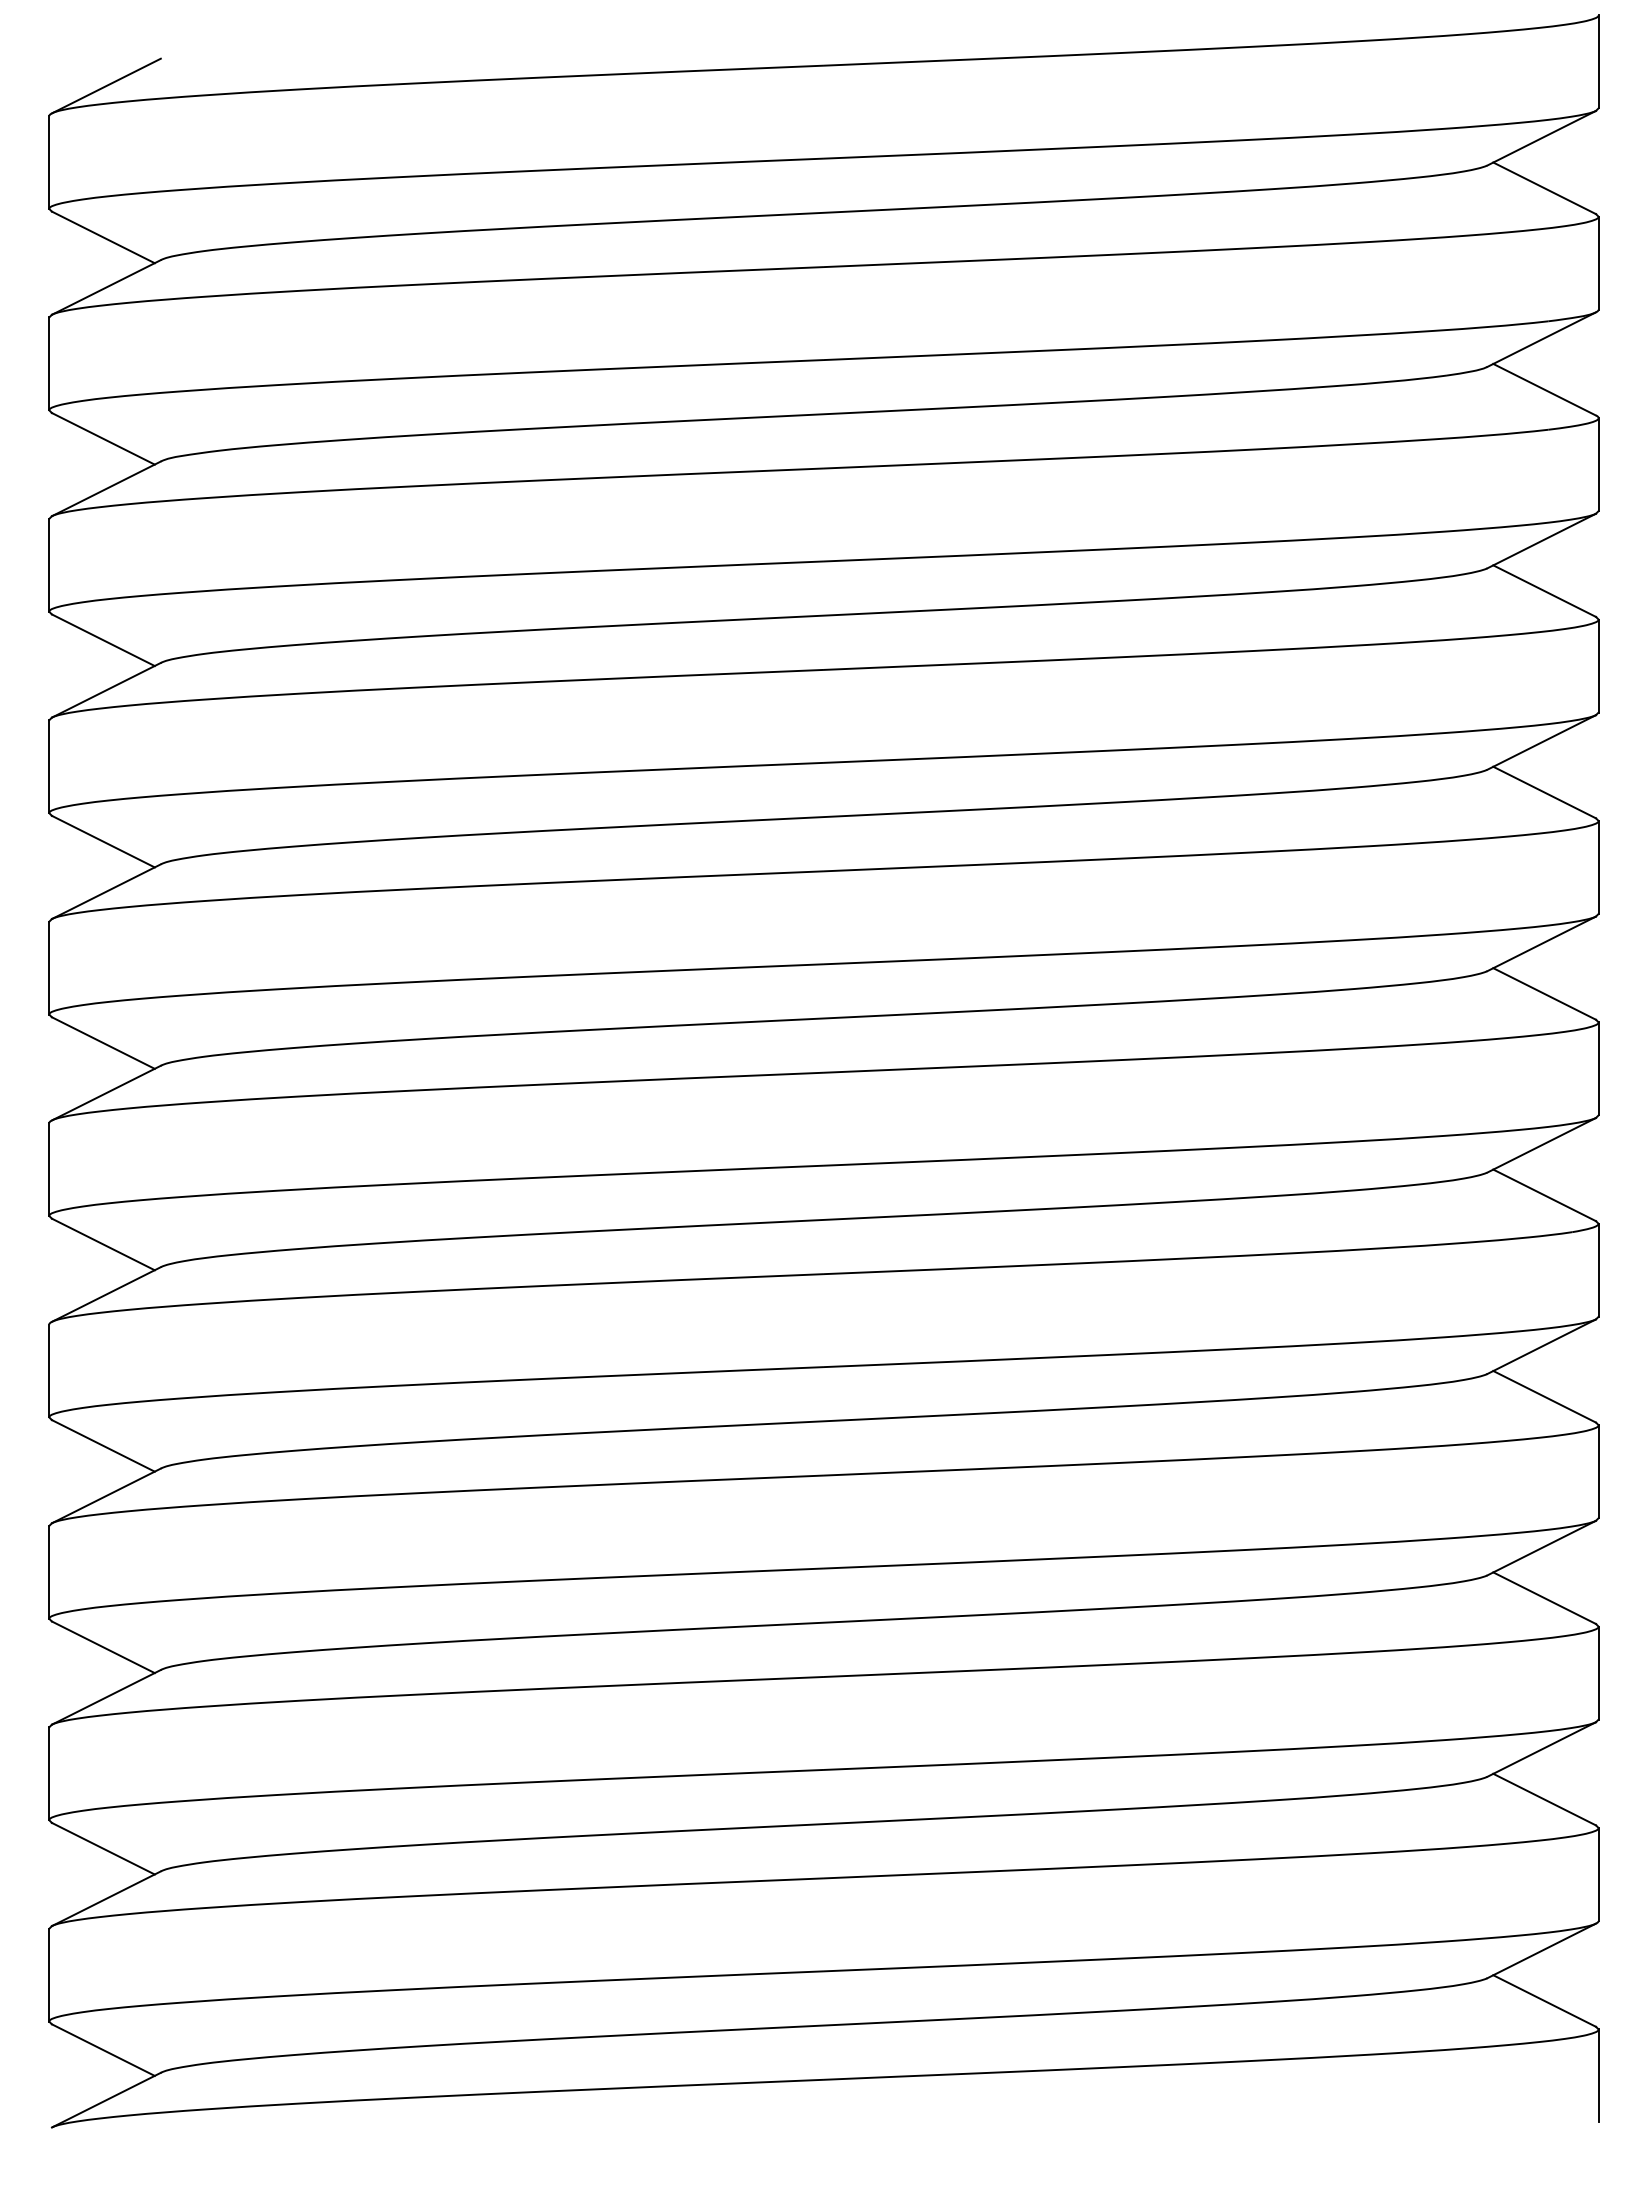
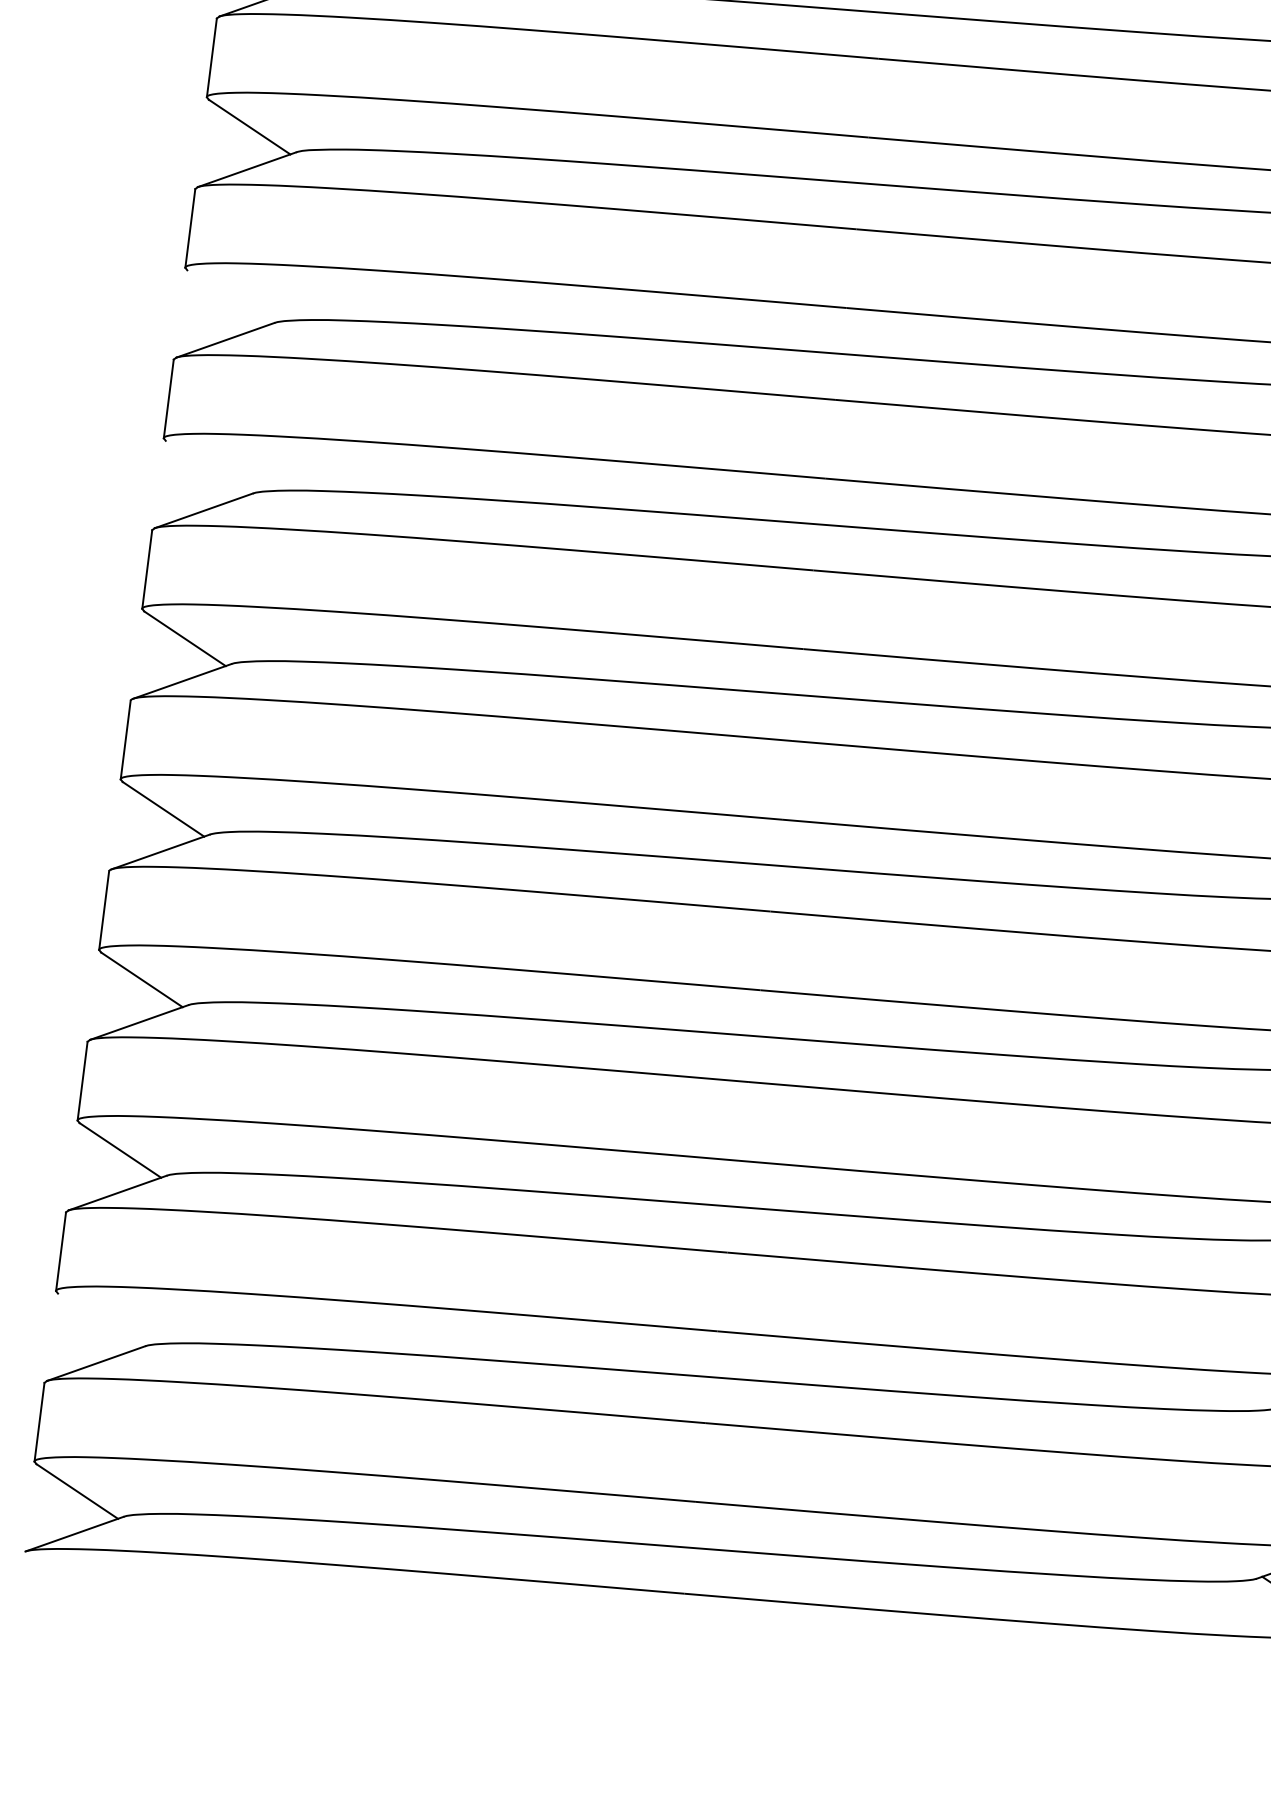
line: (102, 640) -> (227, 297), removed
line: (102, 841) -> (205, 467), removed
line: (102, 1848) -> (98, 1320), removed

